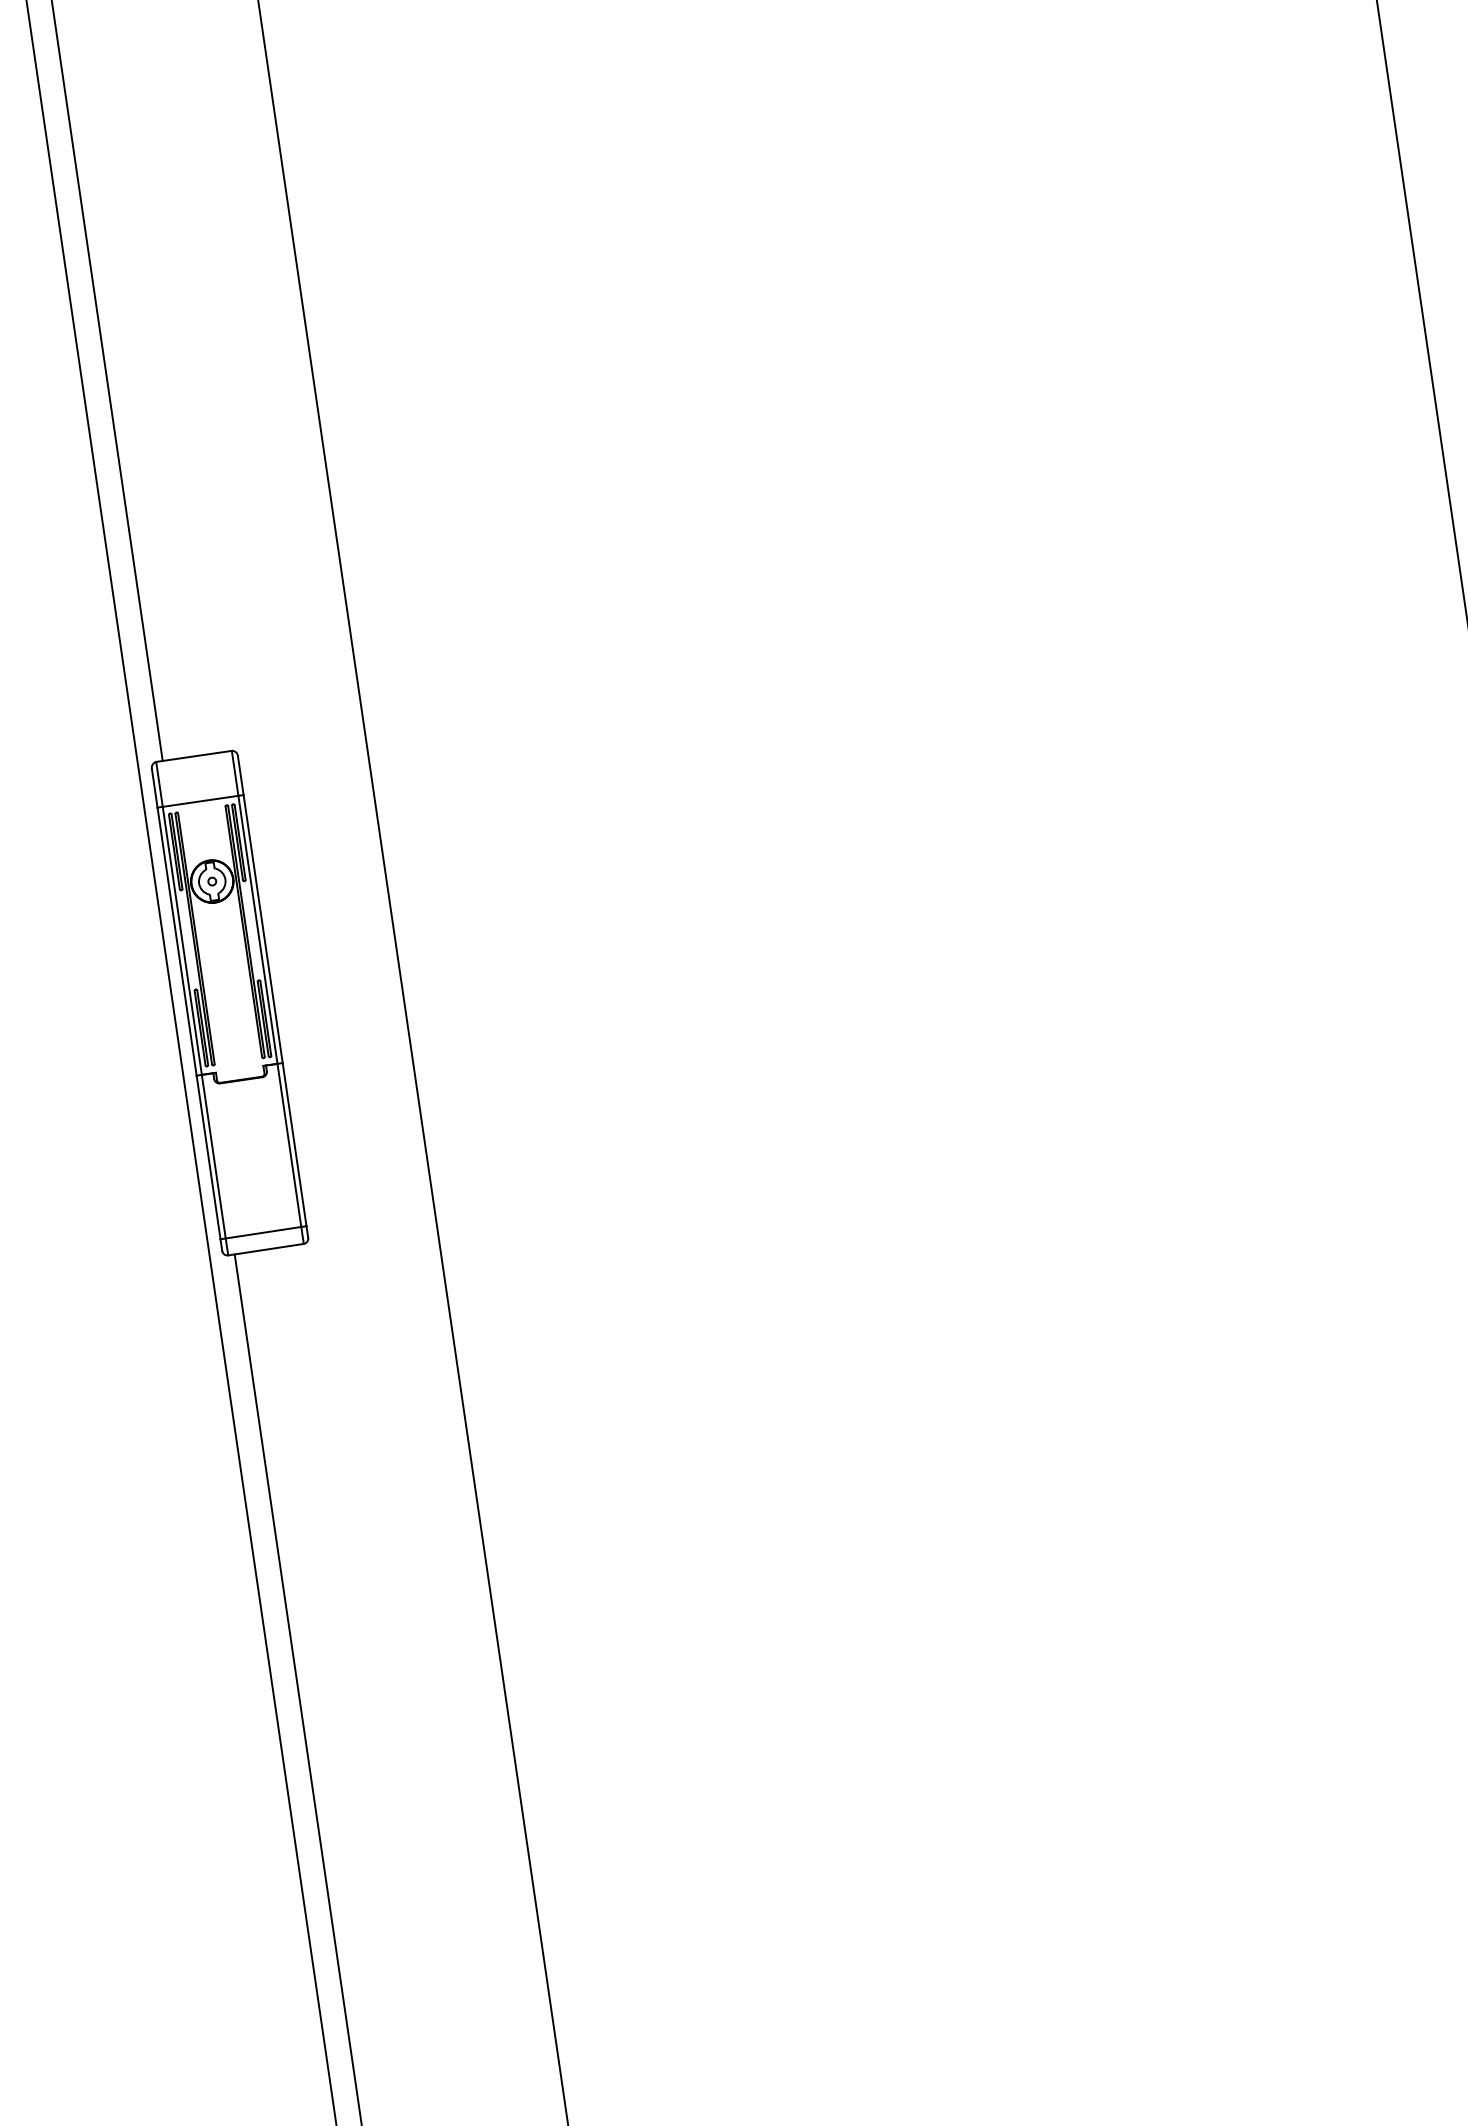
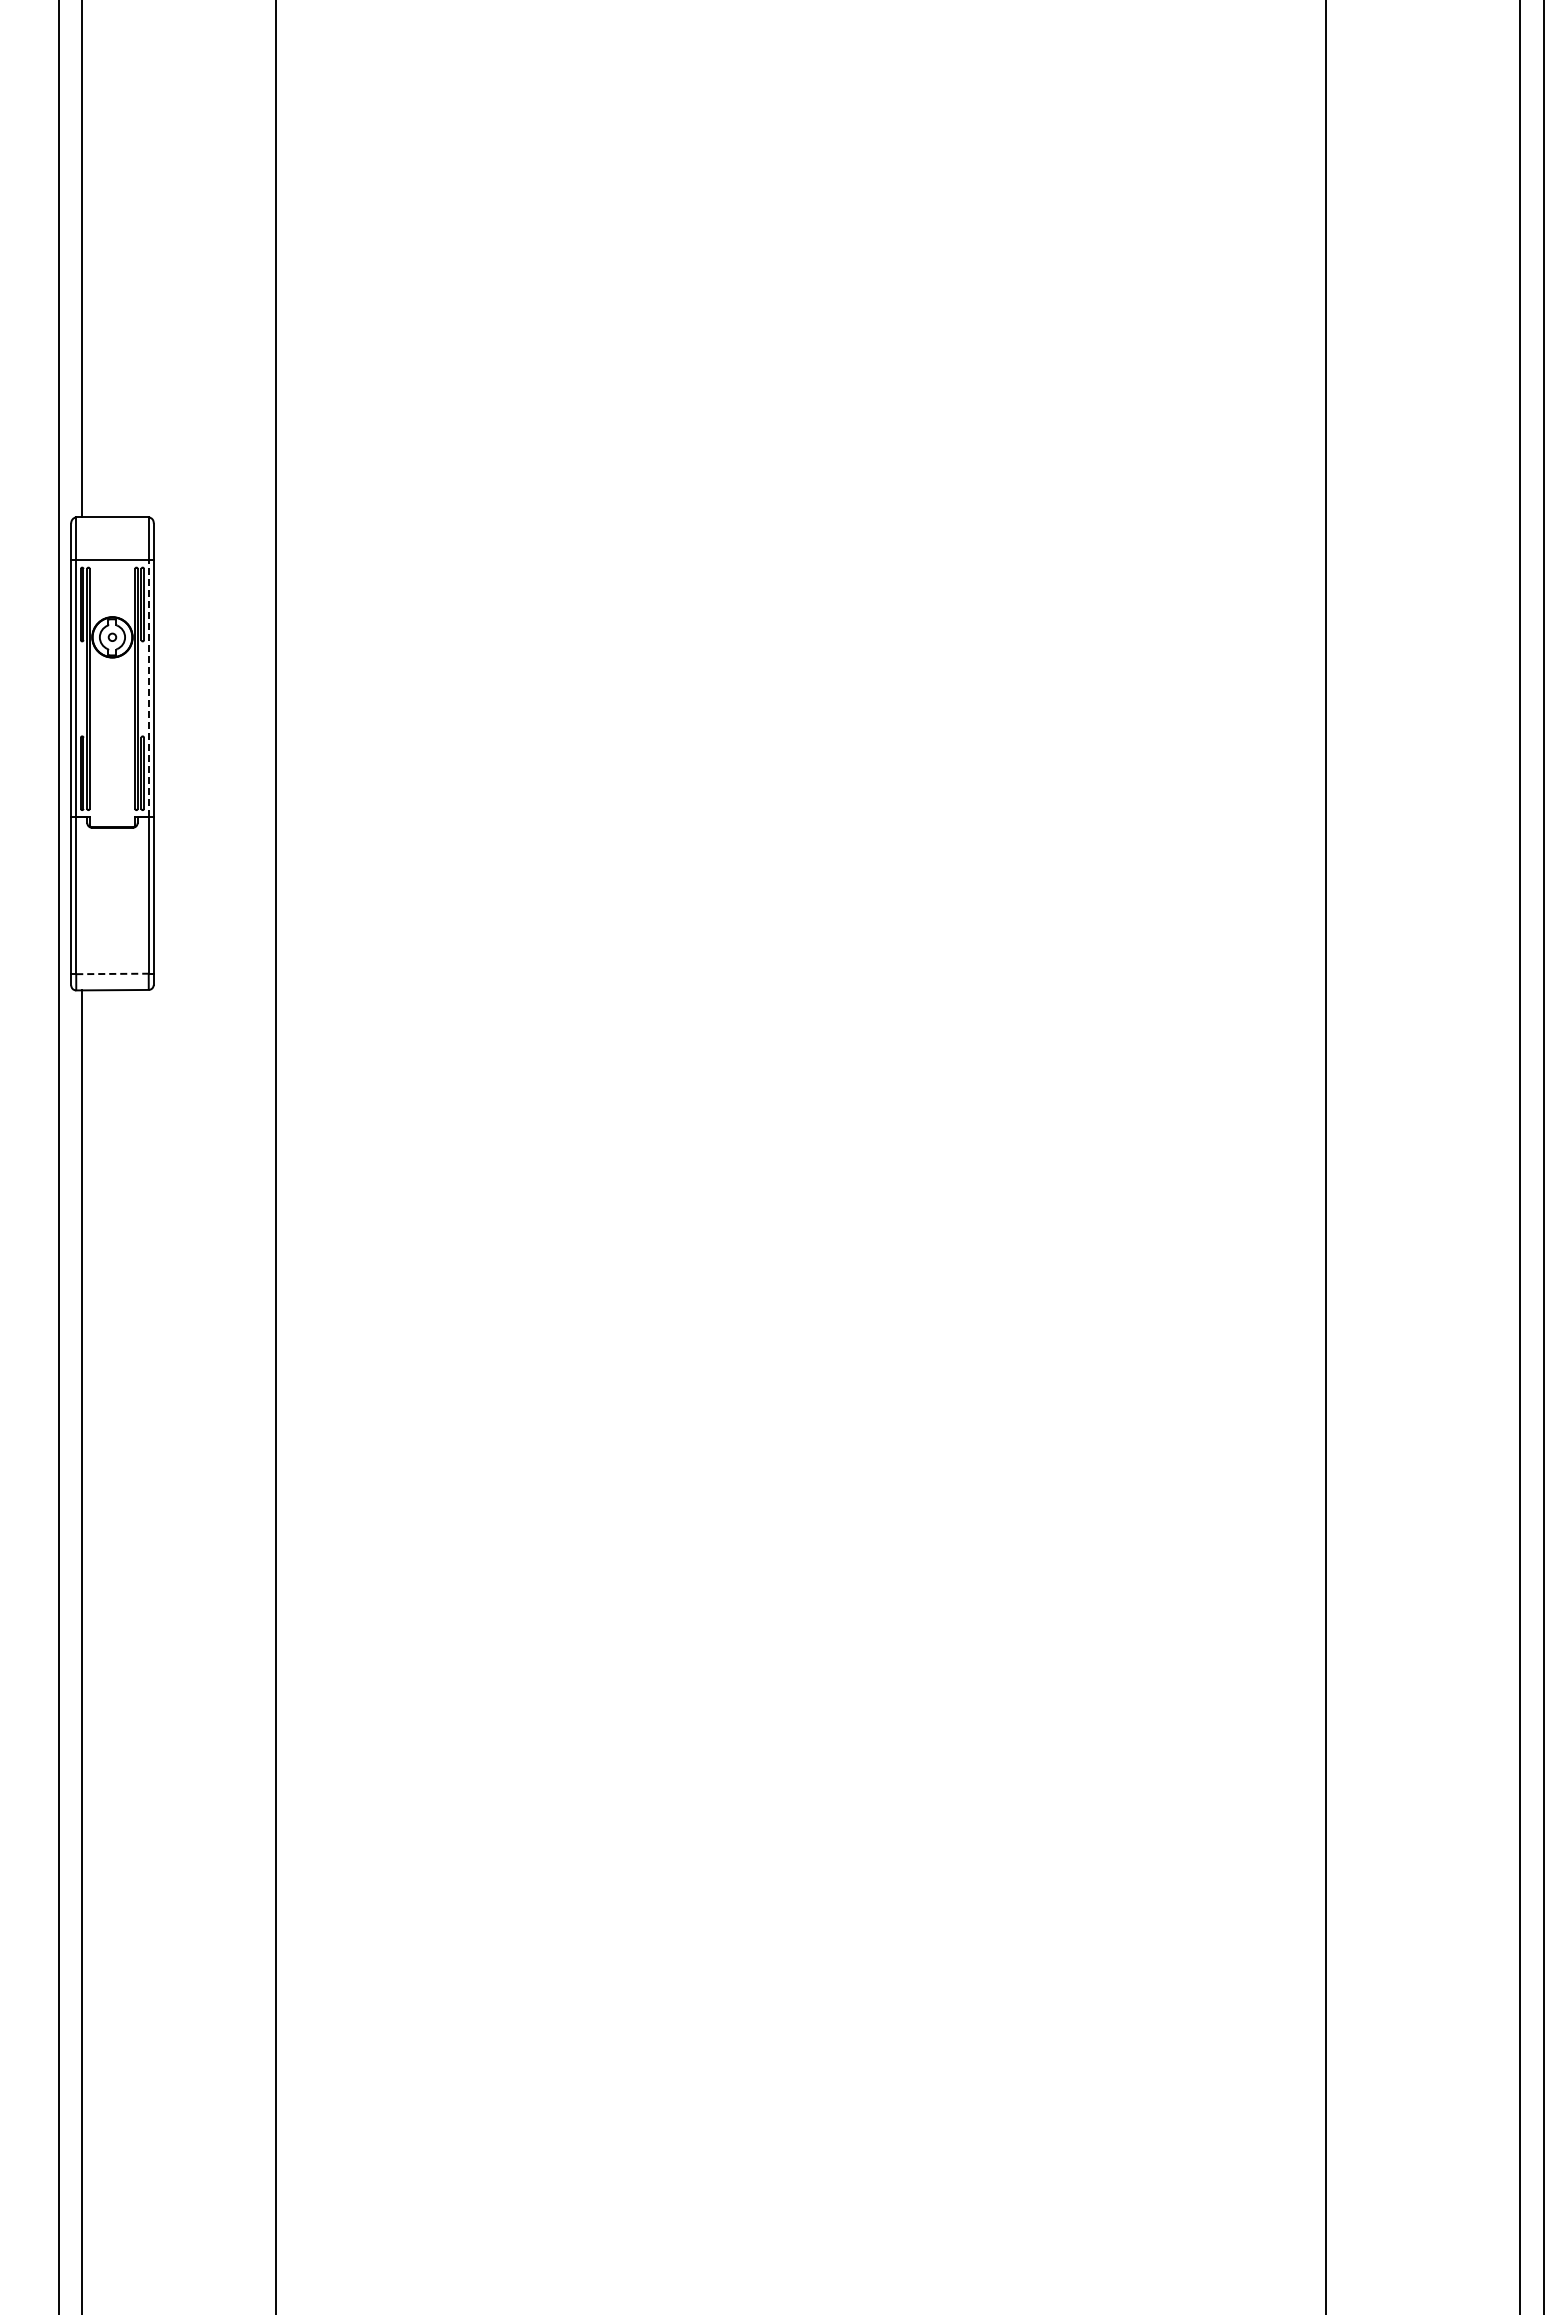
line: (257, 929) -> (148, 688), solid -> dashed
line: (263, 1232) -> (112, 973), solid -> dashed

